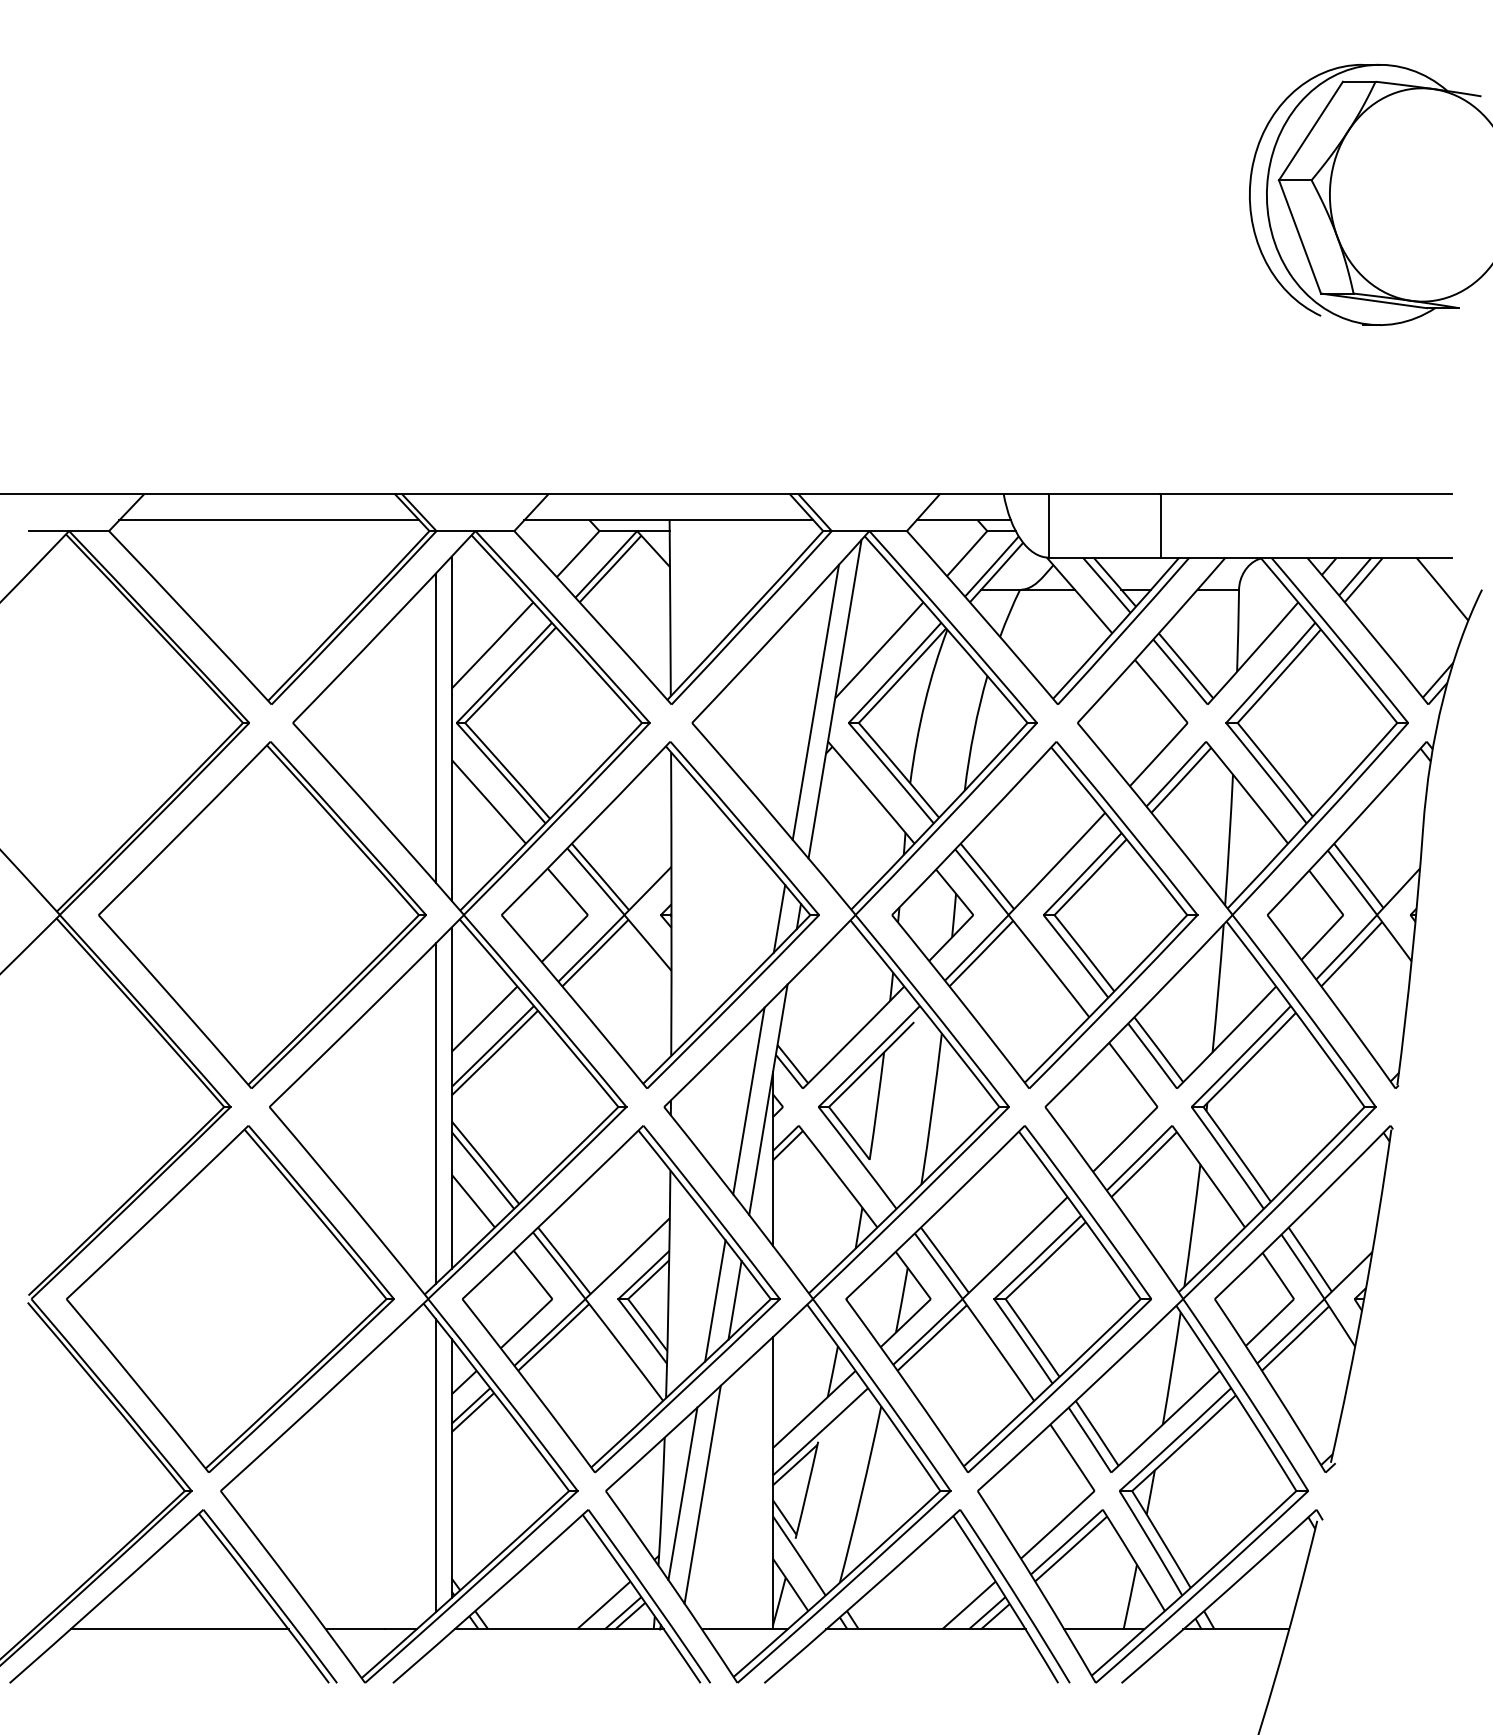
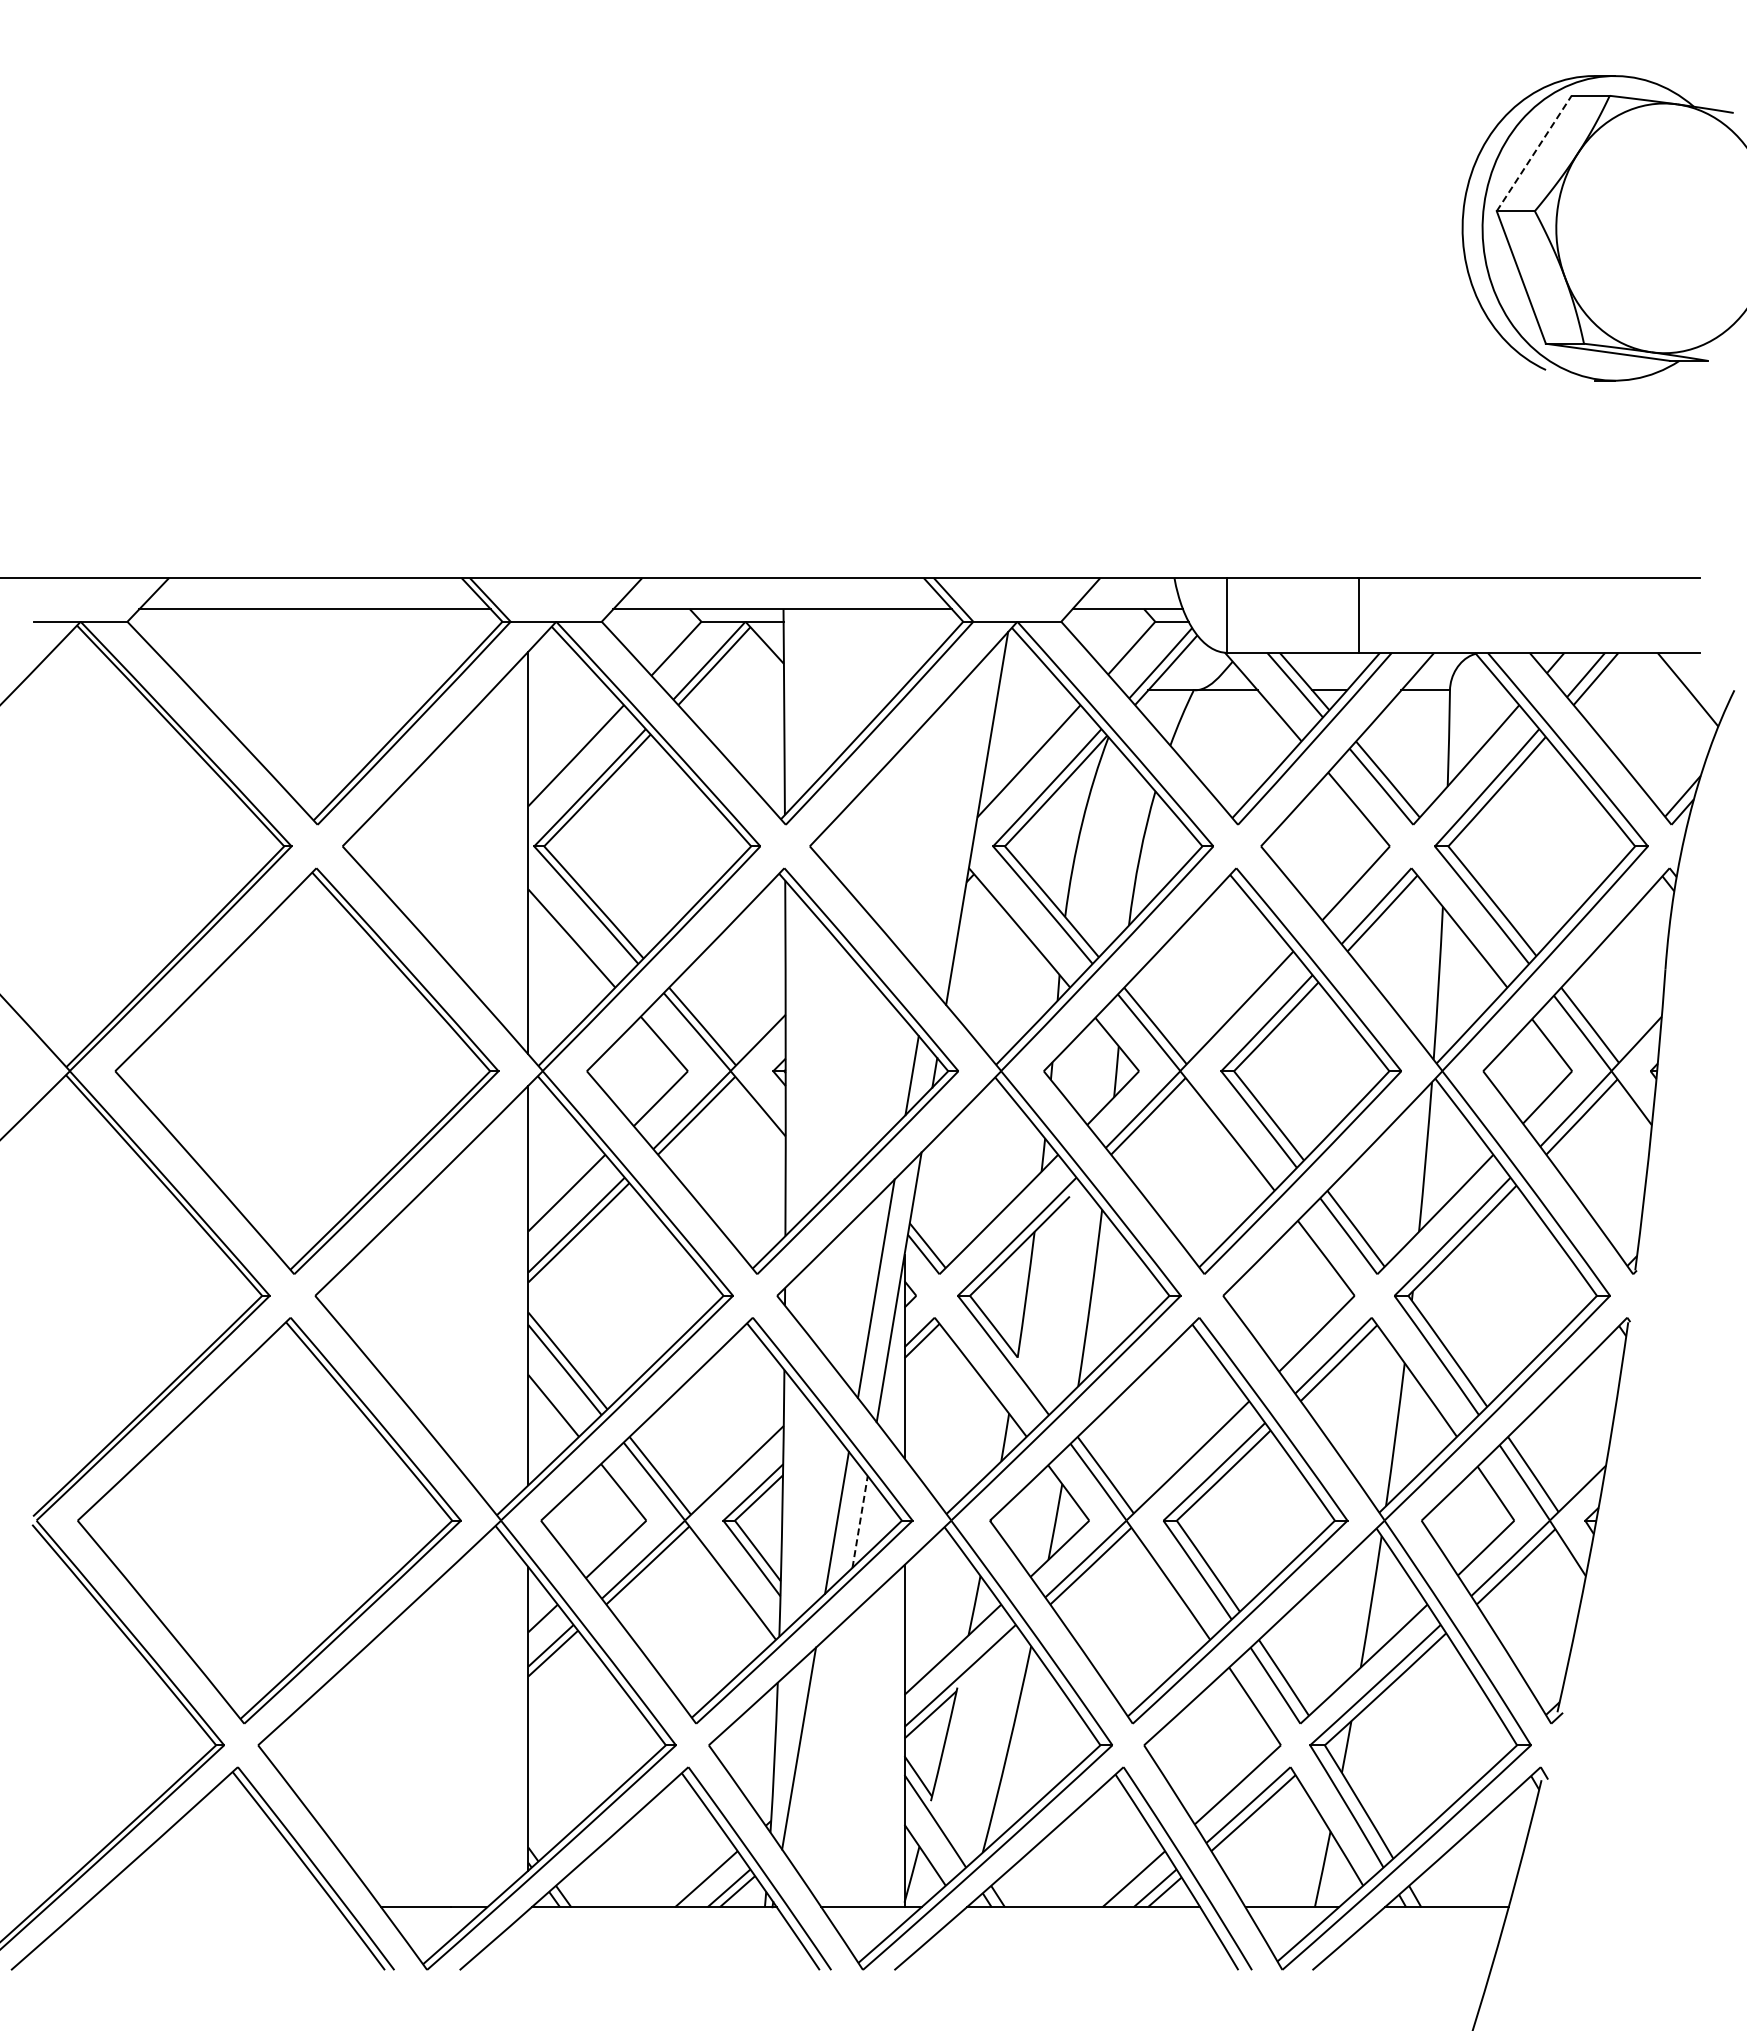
line: (1311, 131) -> (1534, 153), solid -> dashed
line: (815, 702) -> (954, 822), removed
line: (435, 728) -> (509, 852), removed
line: (435, 1113) -> (509, 1303), removed
line: (735, 1300) -> (860, 1522), solid -> dashed
line: (435, 1465) -> (509, 1715), removed
line: (702, 1494) -> (822, 1749), removed
line: (179, 1629) -> (209, 1907), removed

